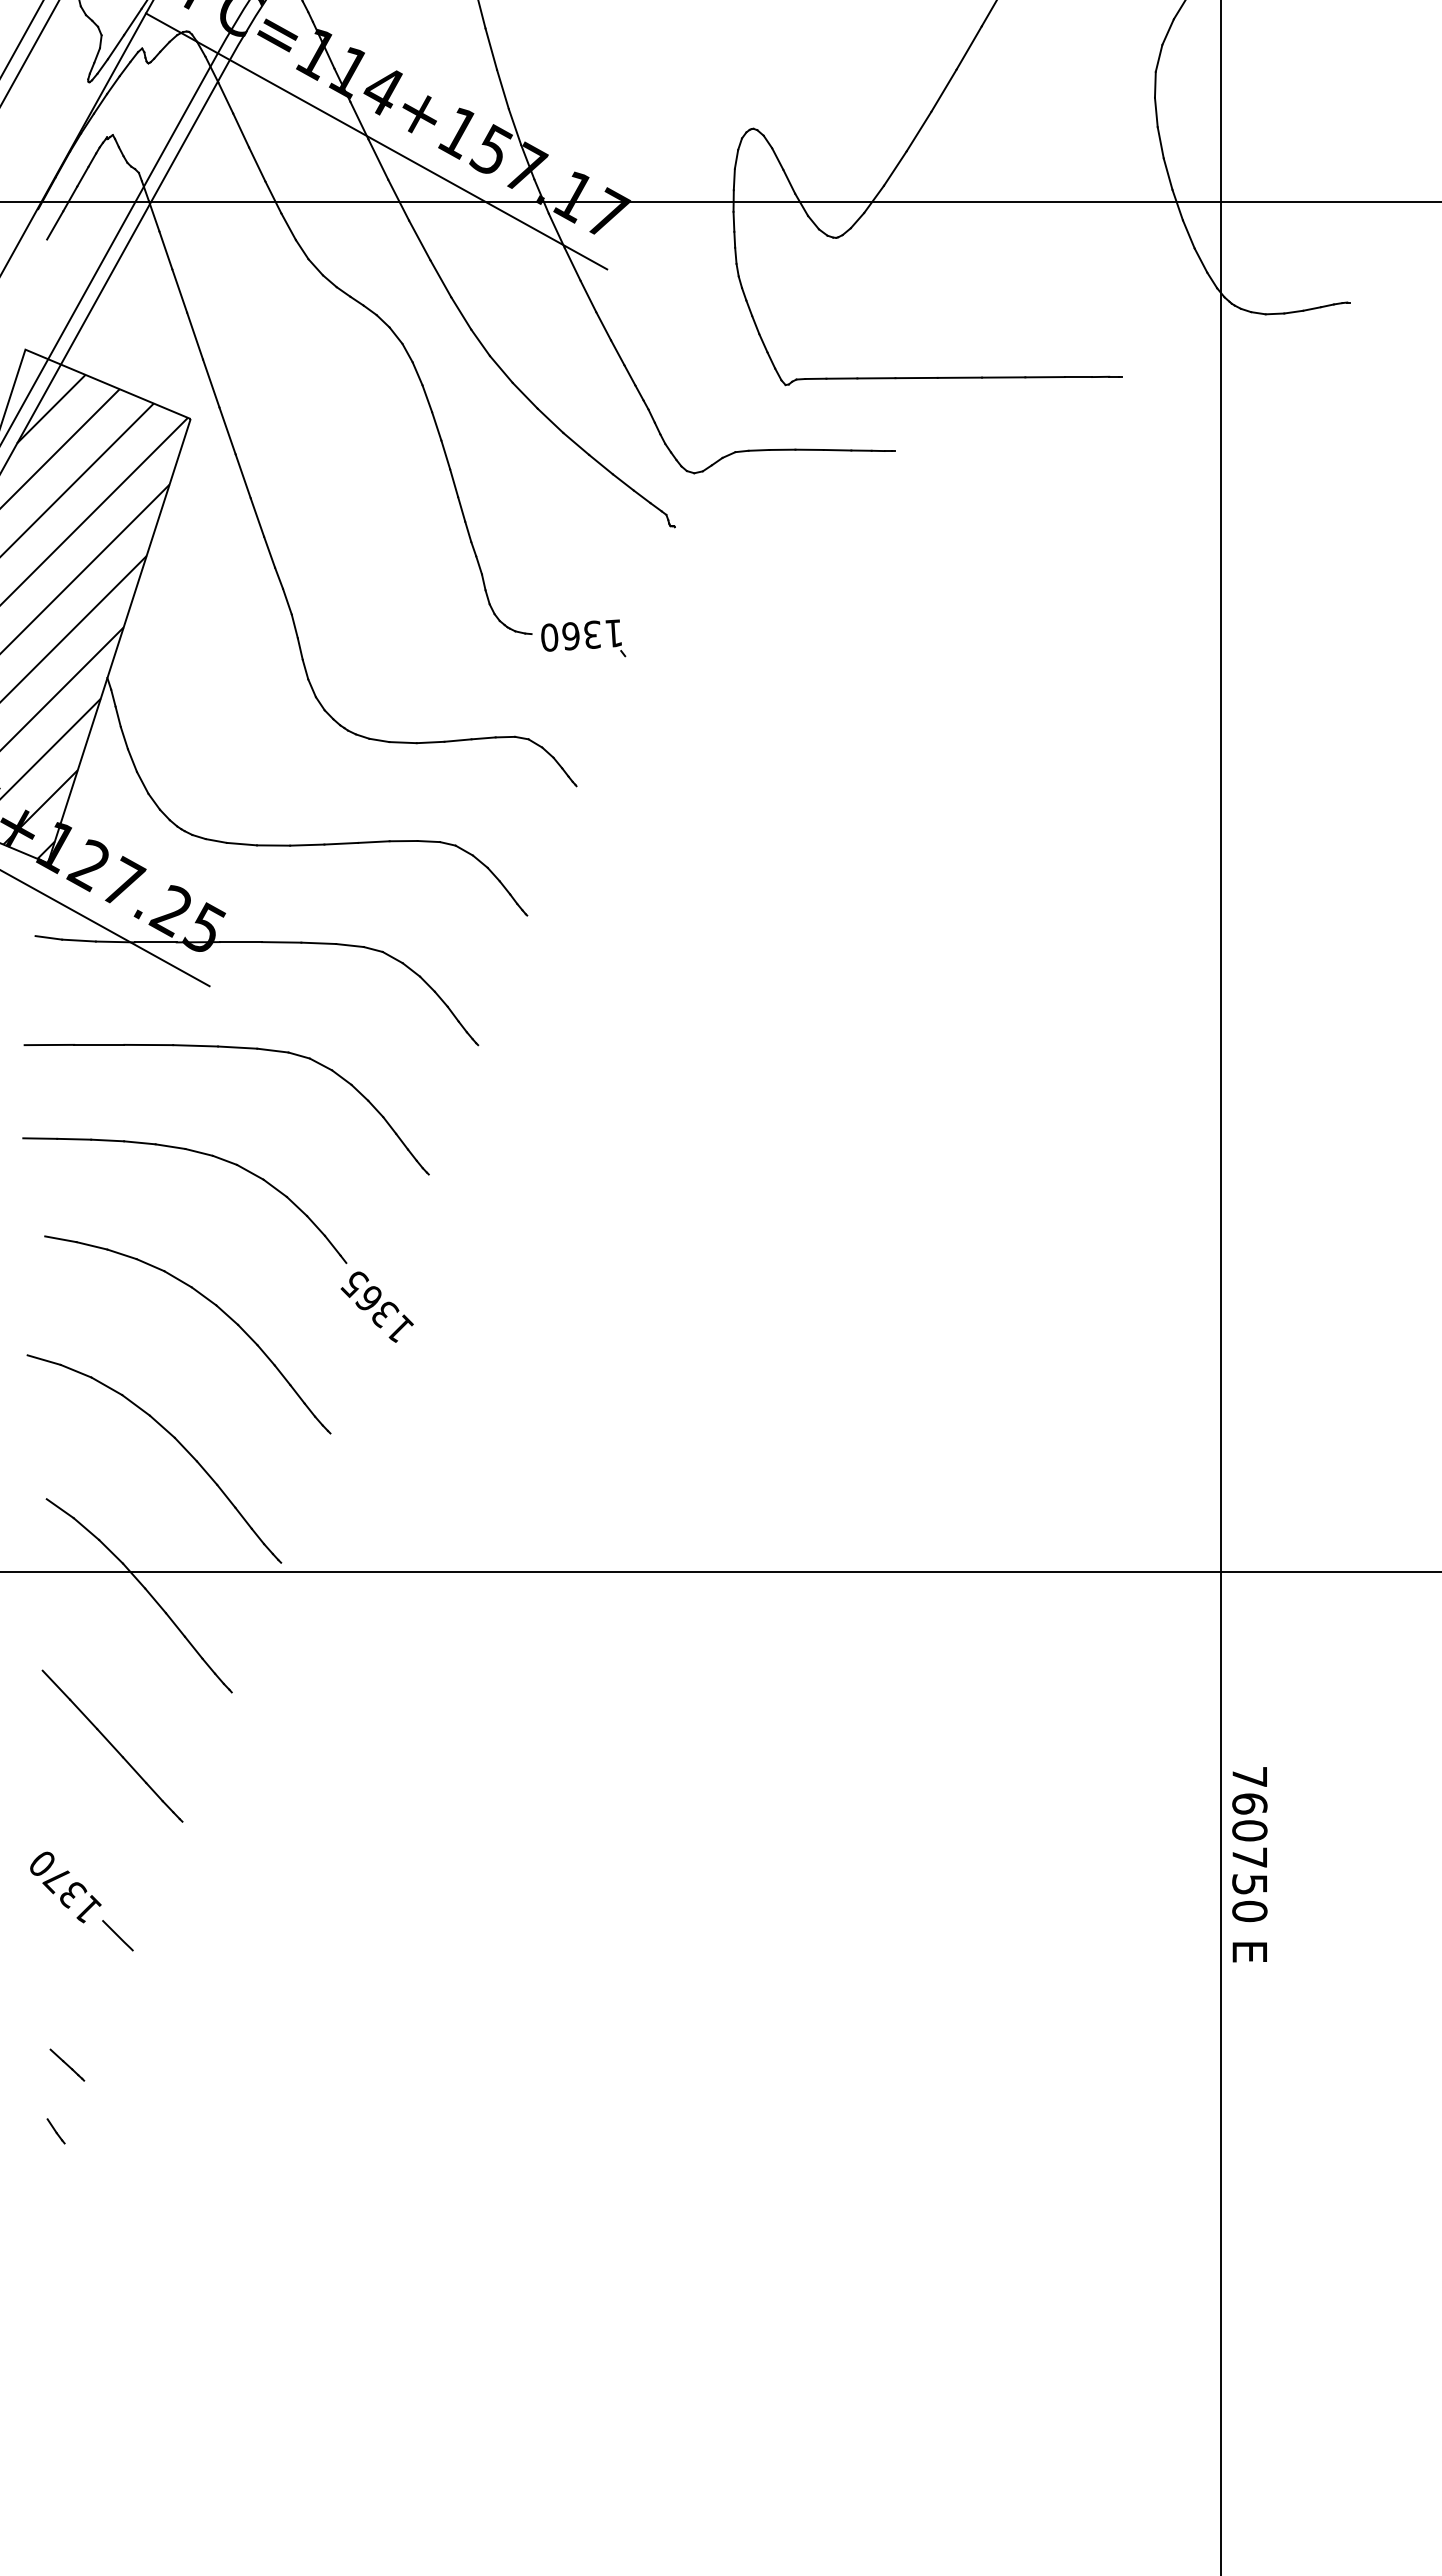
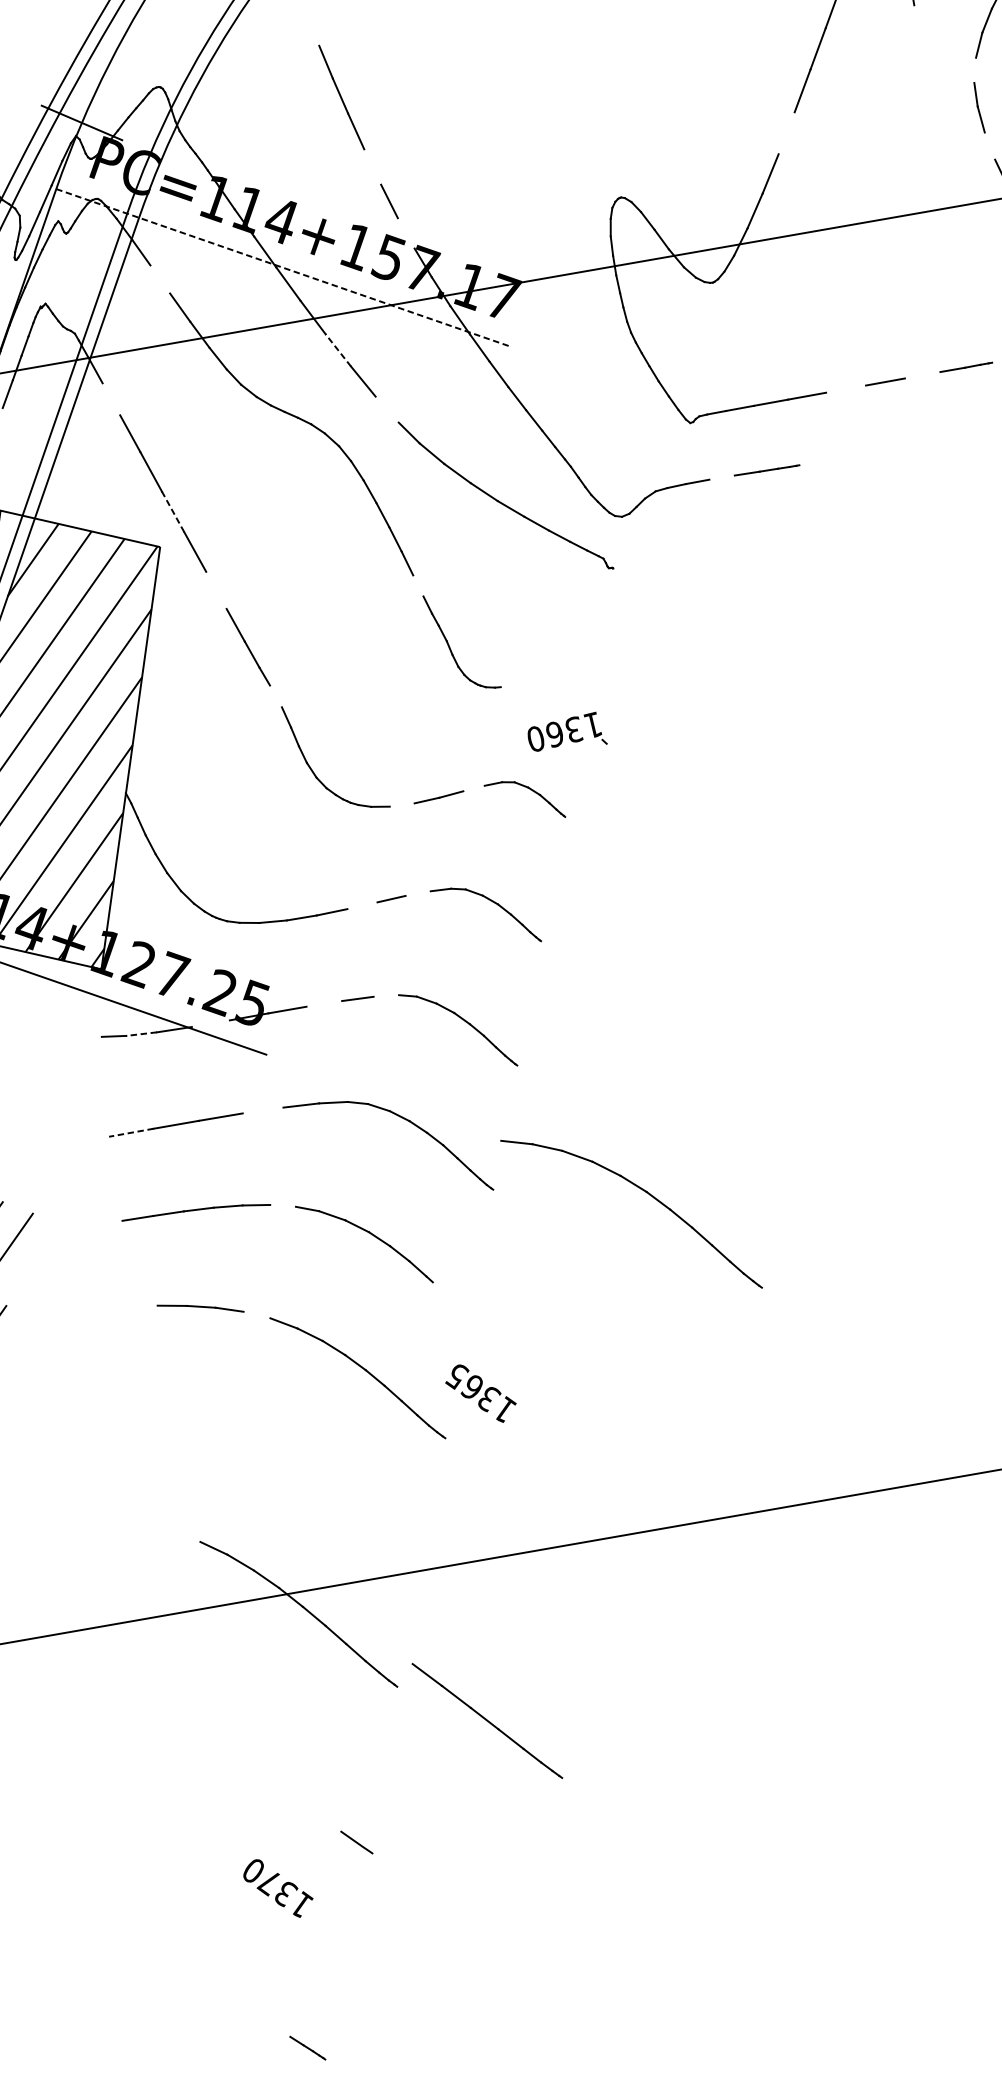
line: (491, 48) -> (372, 166), removed
line: (1158, 57) -> (974, 69), removed
line: (943, 90) -> (786, 133), removed
line: (514, 126) -> (405, 232), removed
line: (241, 130) -> (160, 279), removed
line: (376, 141) -> (283, 268), solid -> dashed
line: (1160, 142) -> (989, 145), removed
line: (419, 240) -> (338, 350), solid -> dashed
line: (165, 250) -> (111, 399), removed
line: (461, 313) -> (387, 409), removed
line: (959, 377) -> (845, 388), removed
line: (1044, 377) -> (922, 375), removed
line: (211, 383) -> (173, 511), solid -> dashed
line: (809, 449) -> (721, 477), removed
line: (242, 476) -> (215, 590), removed
line: (461, 509) -> (418, 586), removed
line: (287, 601) -> (276, 696), removed
part: (583, 638) -> (566, 734), moved
line: (483, 738) -> (473, 788), removed
line: (402, 742) -> (401, 805), removed
line: (403, 841) -> (418, 893), removed
line: (341, 843) -> (362, 905), removed
line: (79, 940) -> (142, 1033), solid -> dashed
line: (155, 942) -> (210, 1023), removed
line: (281, 942) -> (324, 1004), removed
line: (349, 945) -> (385, 996), removed
line: (49, 1045) -> (131, 1133), solid -> dashed
line: (195, 1045) -> (262, 1110), removed
line: (198, 1152) -> (282, 1206), removed
line: (150, 1265) -> (257, 1315), removed
text: (376, 1306) -> (480, 1393), moved
part: (173, 1438) -> (645, 1192), moved
line: (112, 1745) -> (487, 1720), moved
line: (117, 1935) -> (356, 1842), moved

